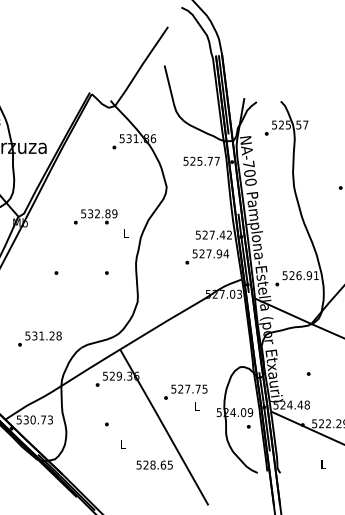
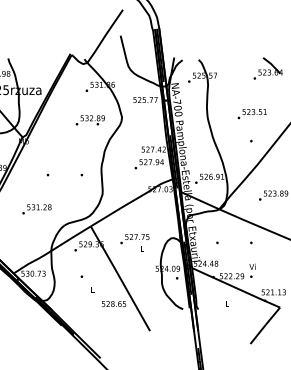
text: (94, 217) -> (89, 120), moved
text: (39, 339) -> (36, 209), moved
text: (185, 397) -> (134, 242), moved

